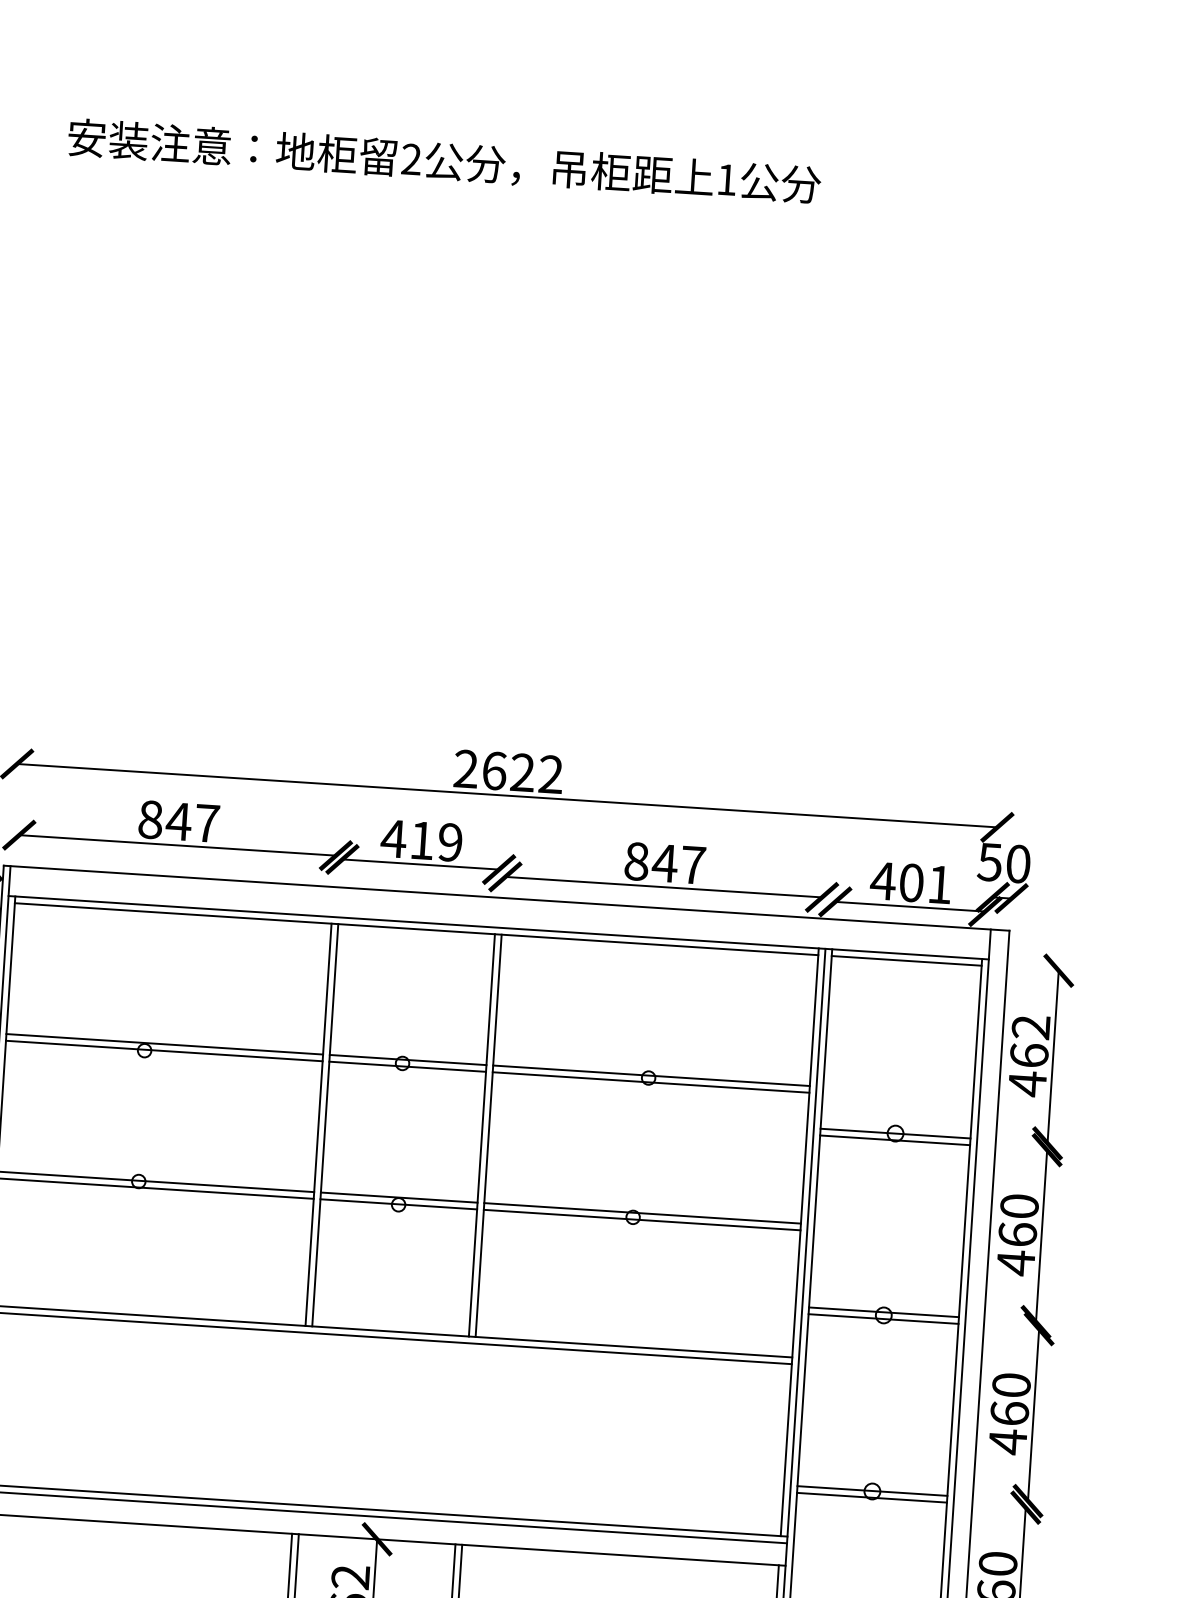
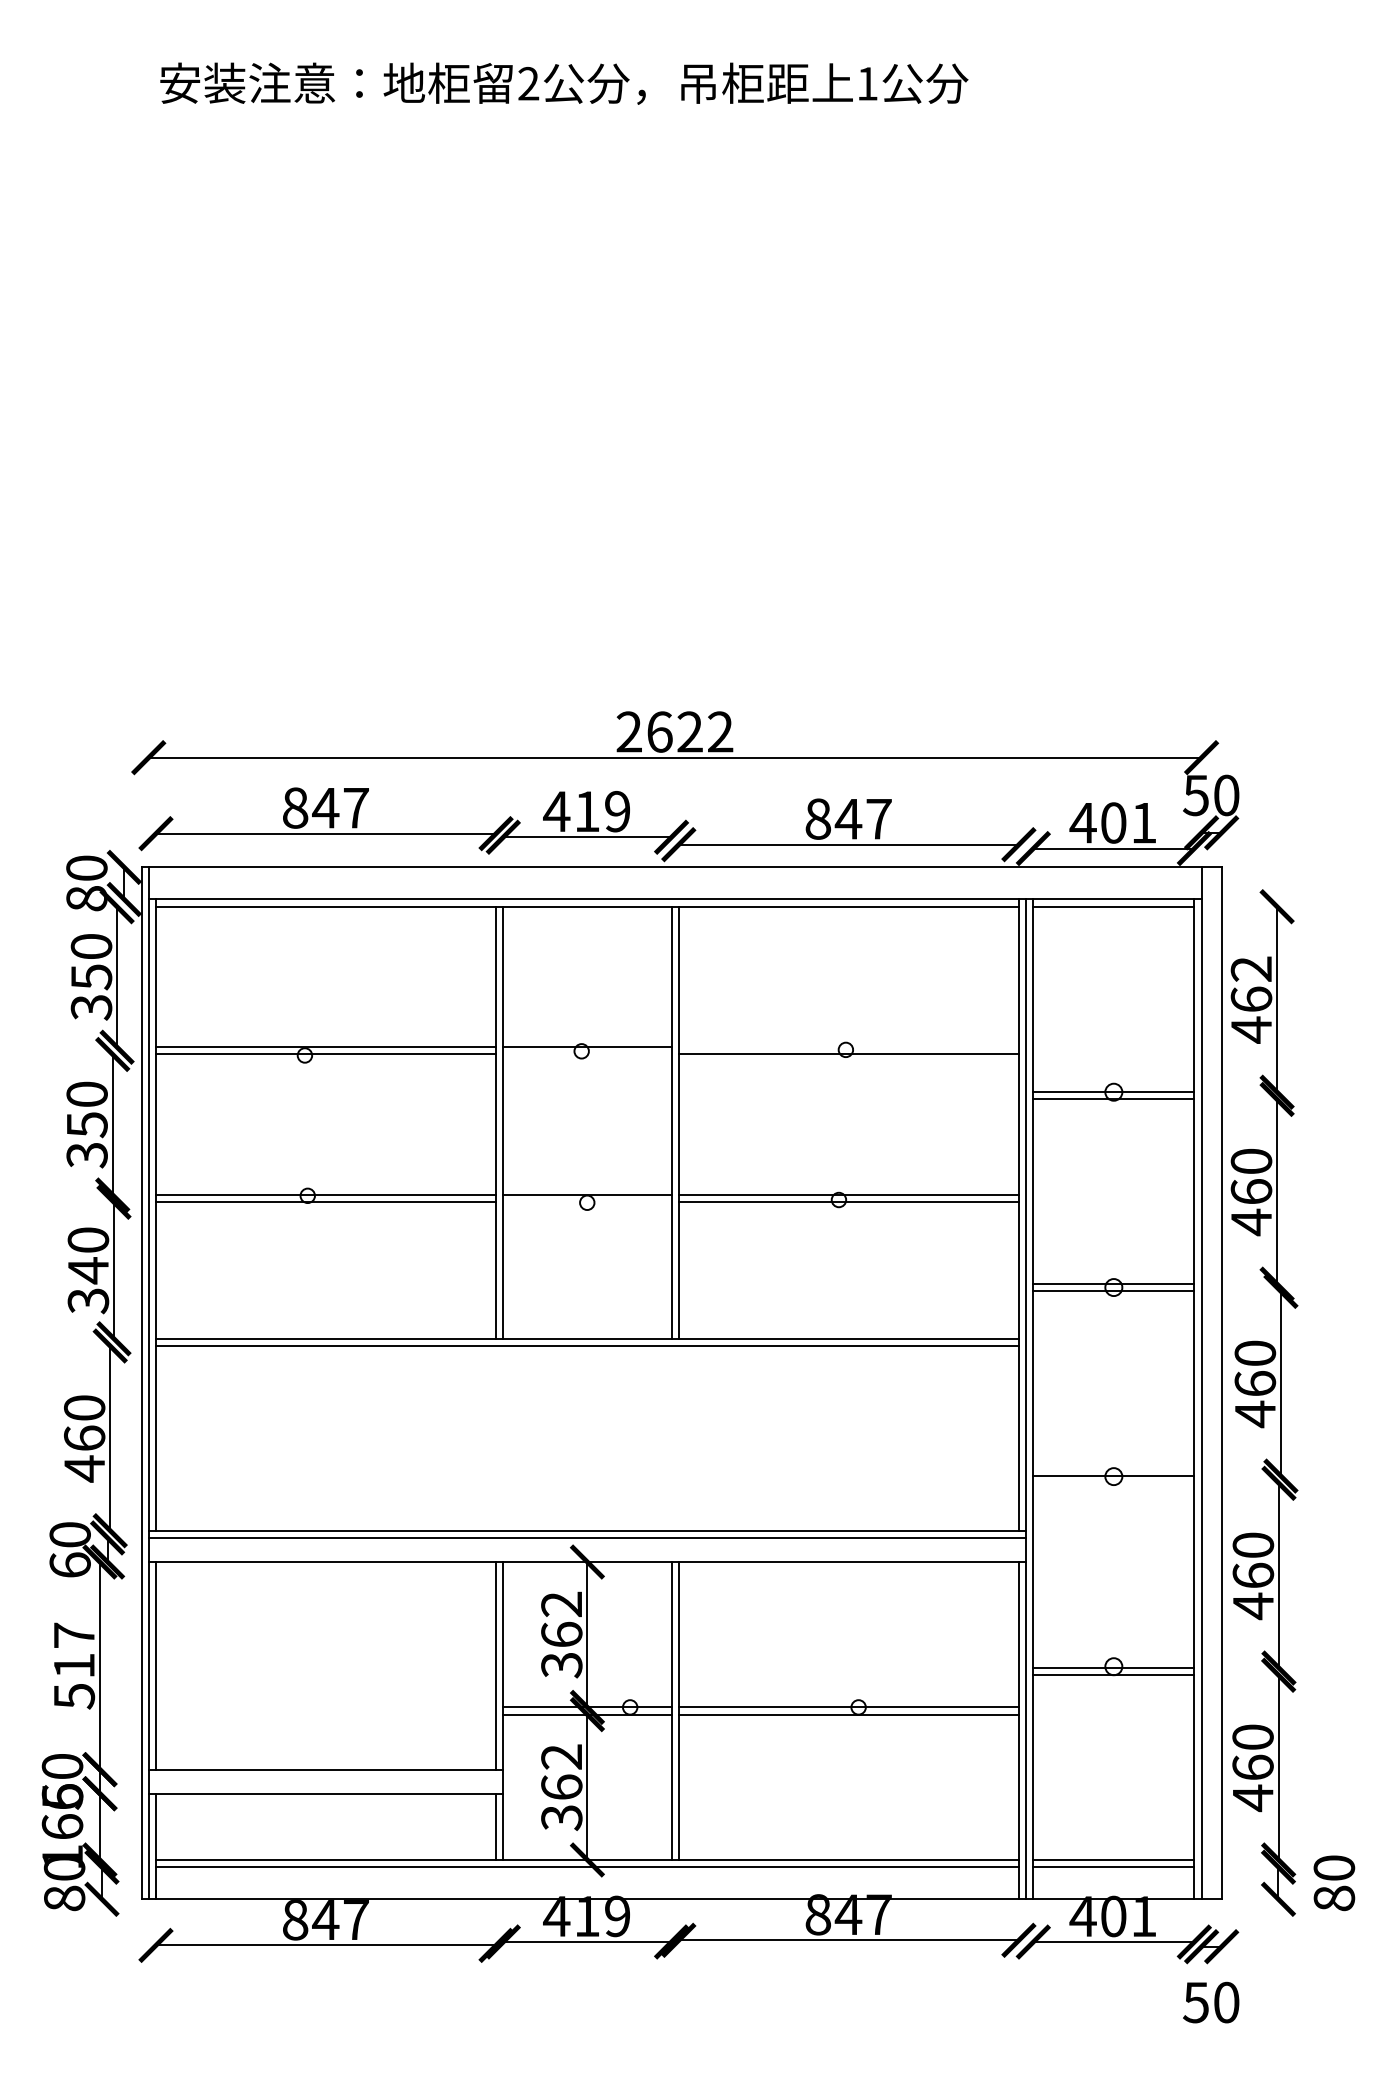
line: (407, 1066) -> (587, 1054), removed
line: (651, 1075) -> (848, 1047), removed
line: (398, 1204) -> (587, 1202), removed
line: (871, 1497) -> (1113, 1483), removed

